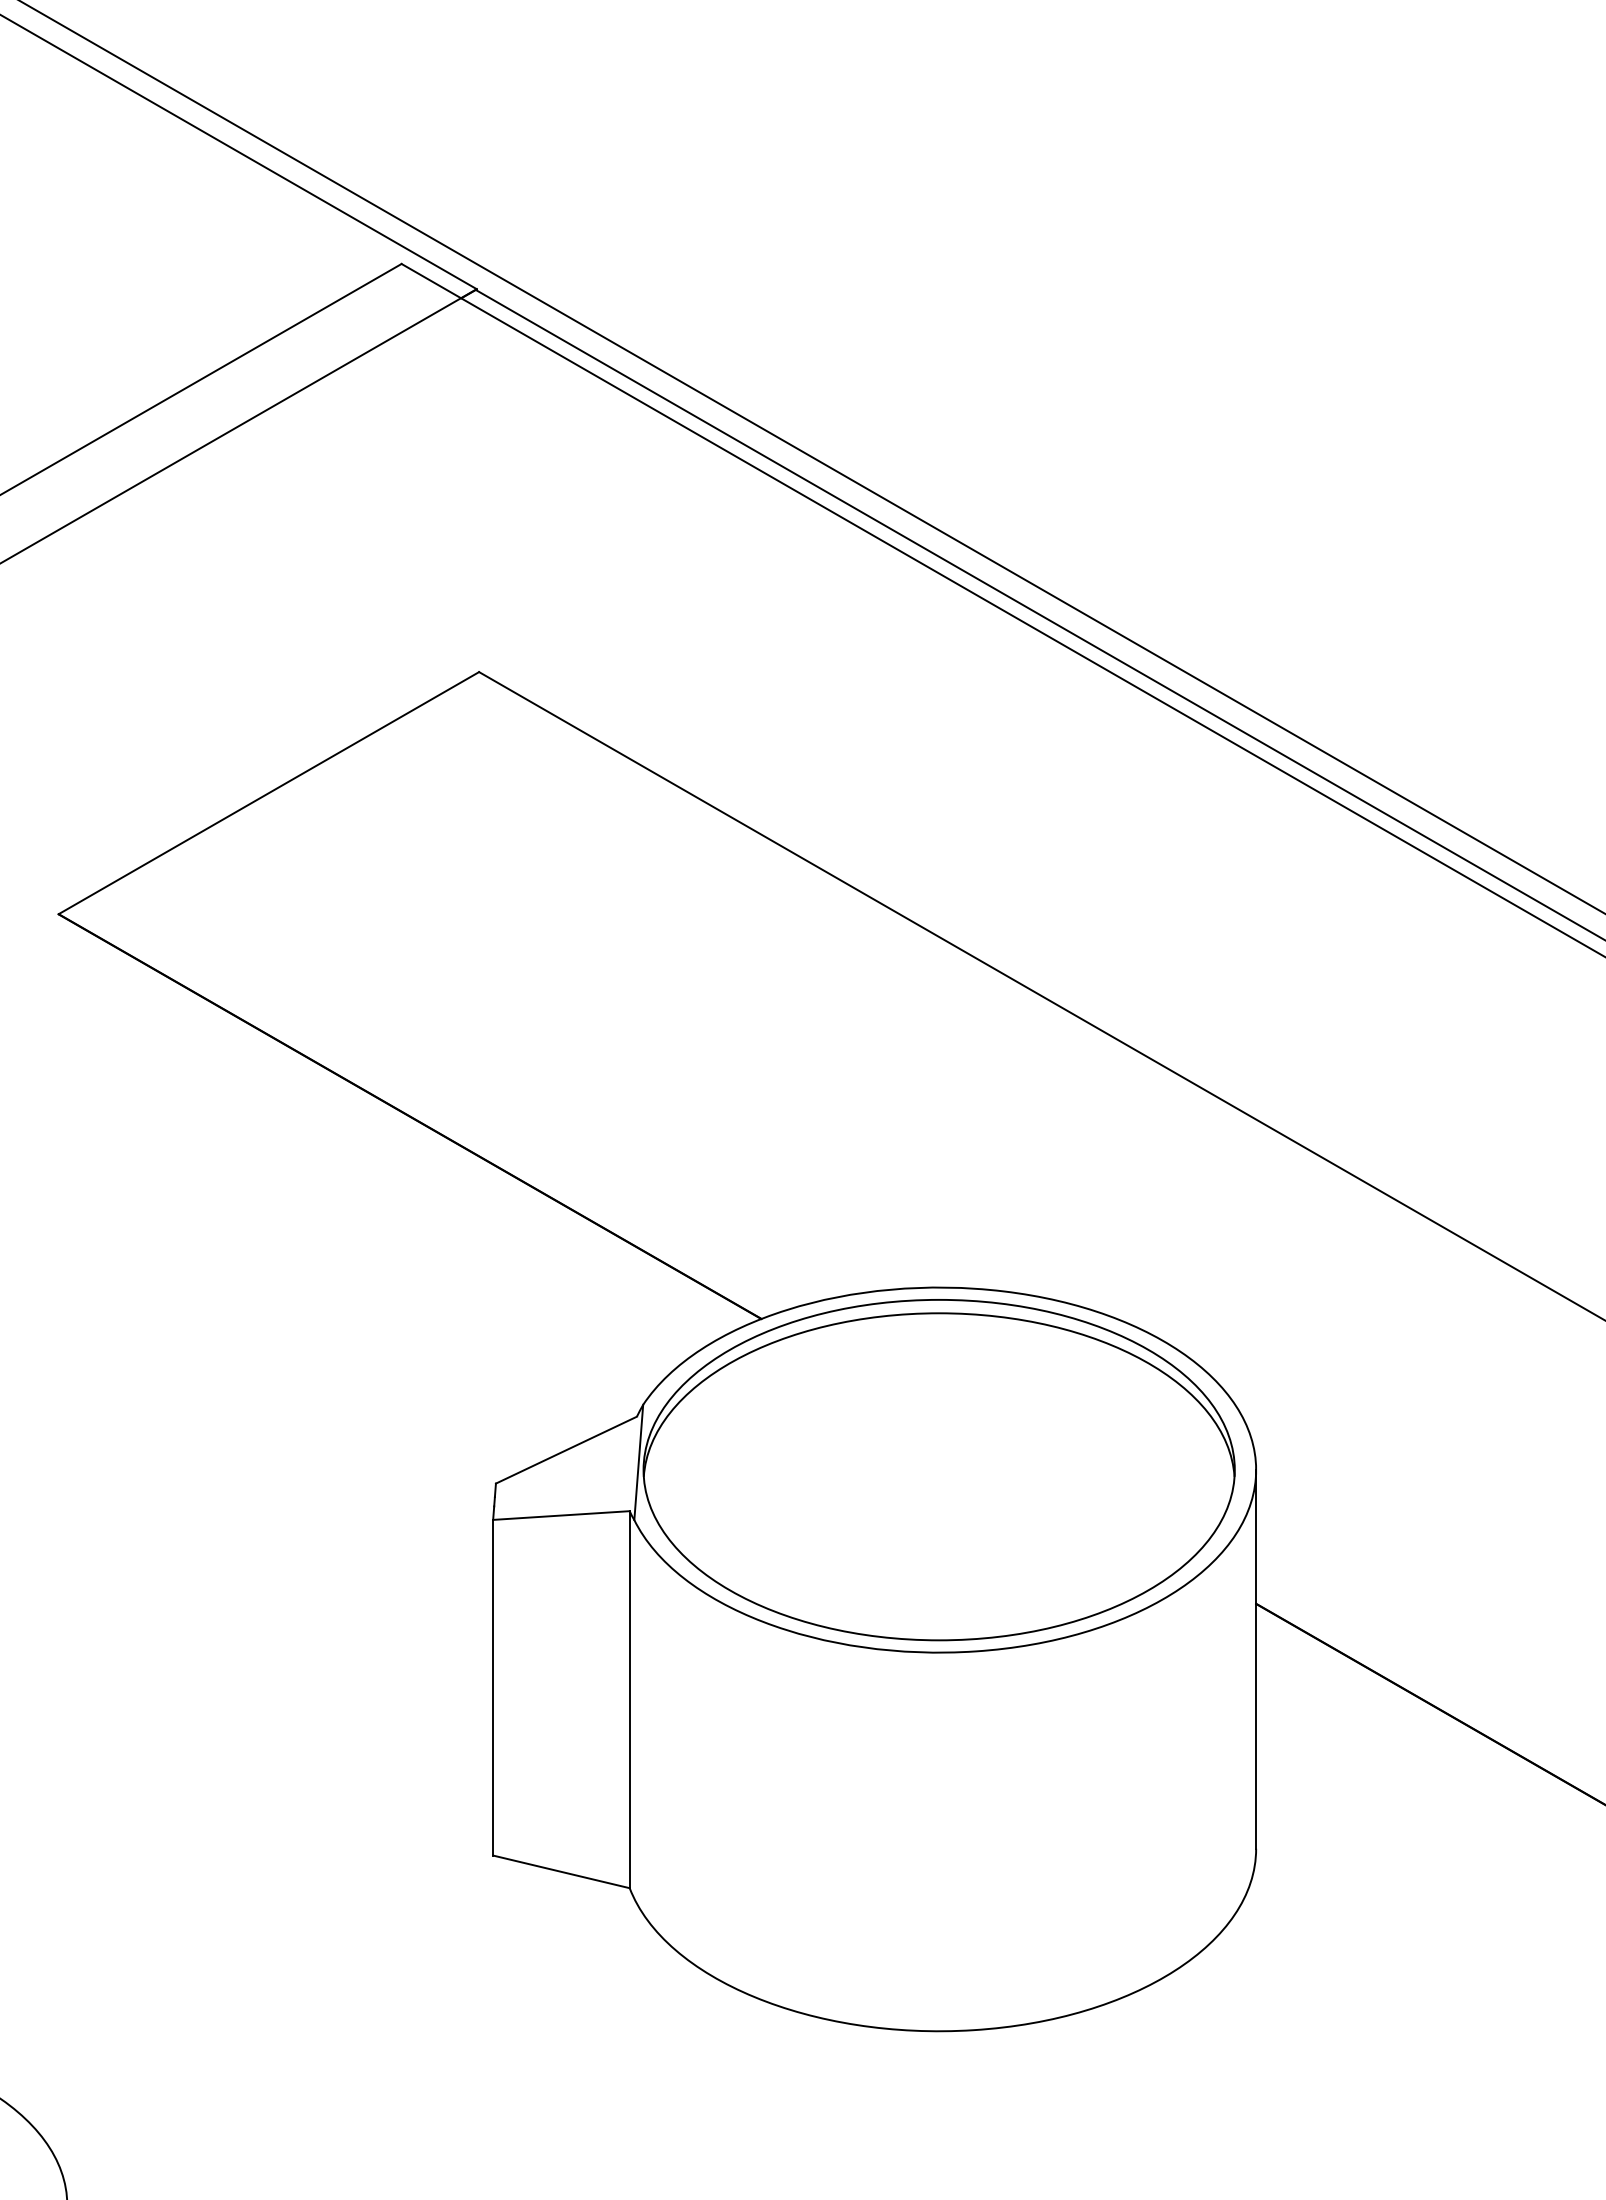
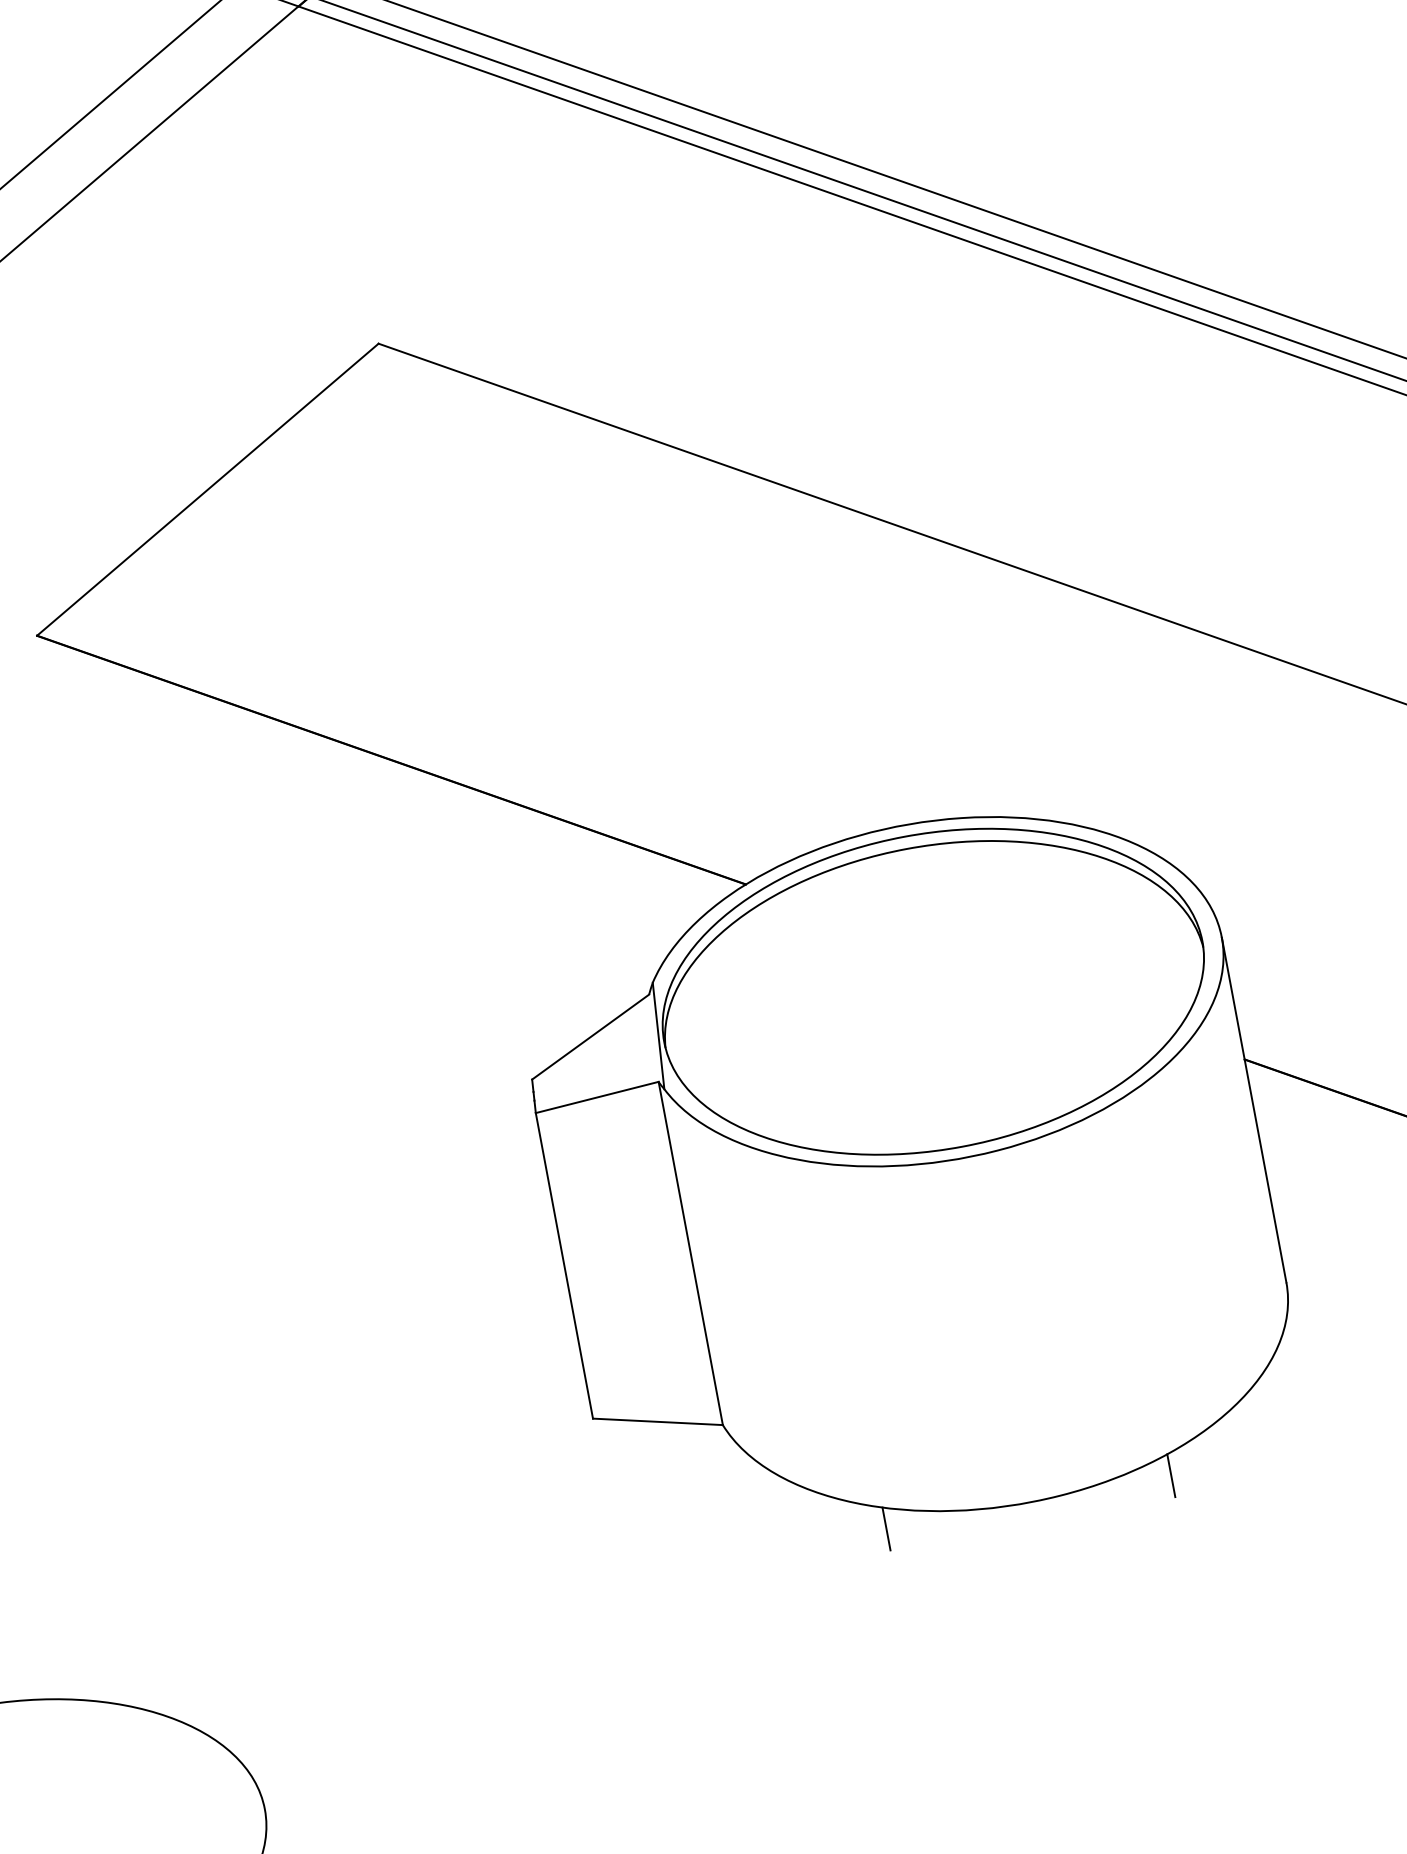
line: (782, 2030) -> (886, 1528), added
line: (1095, 2030) -> (1171, 1475), added

